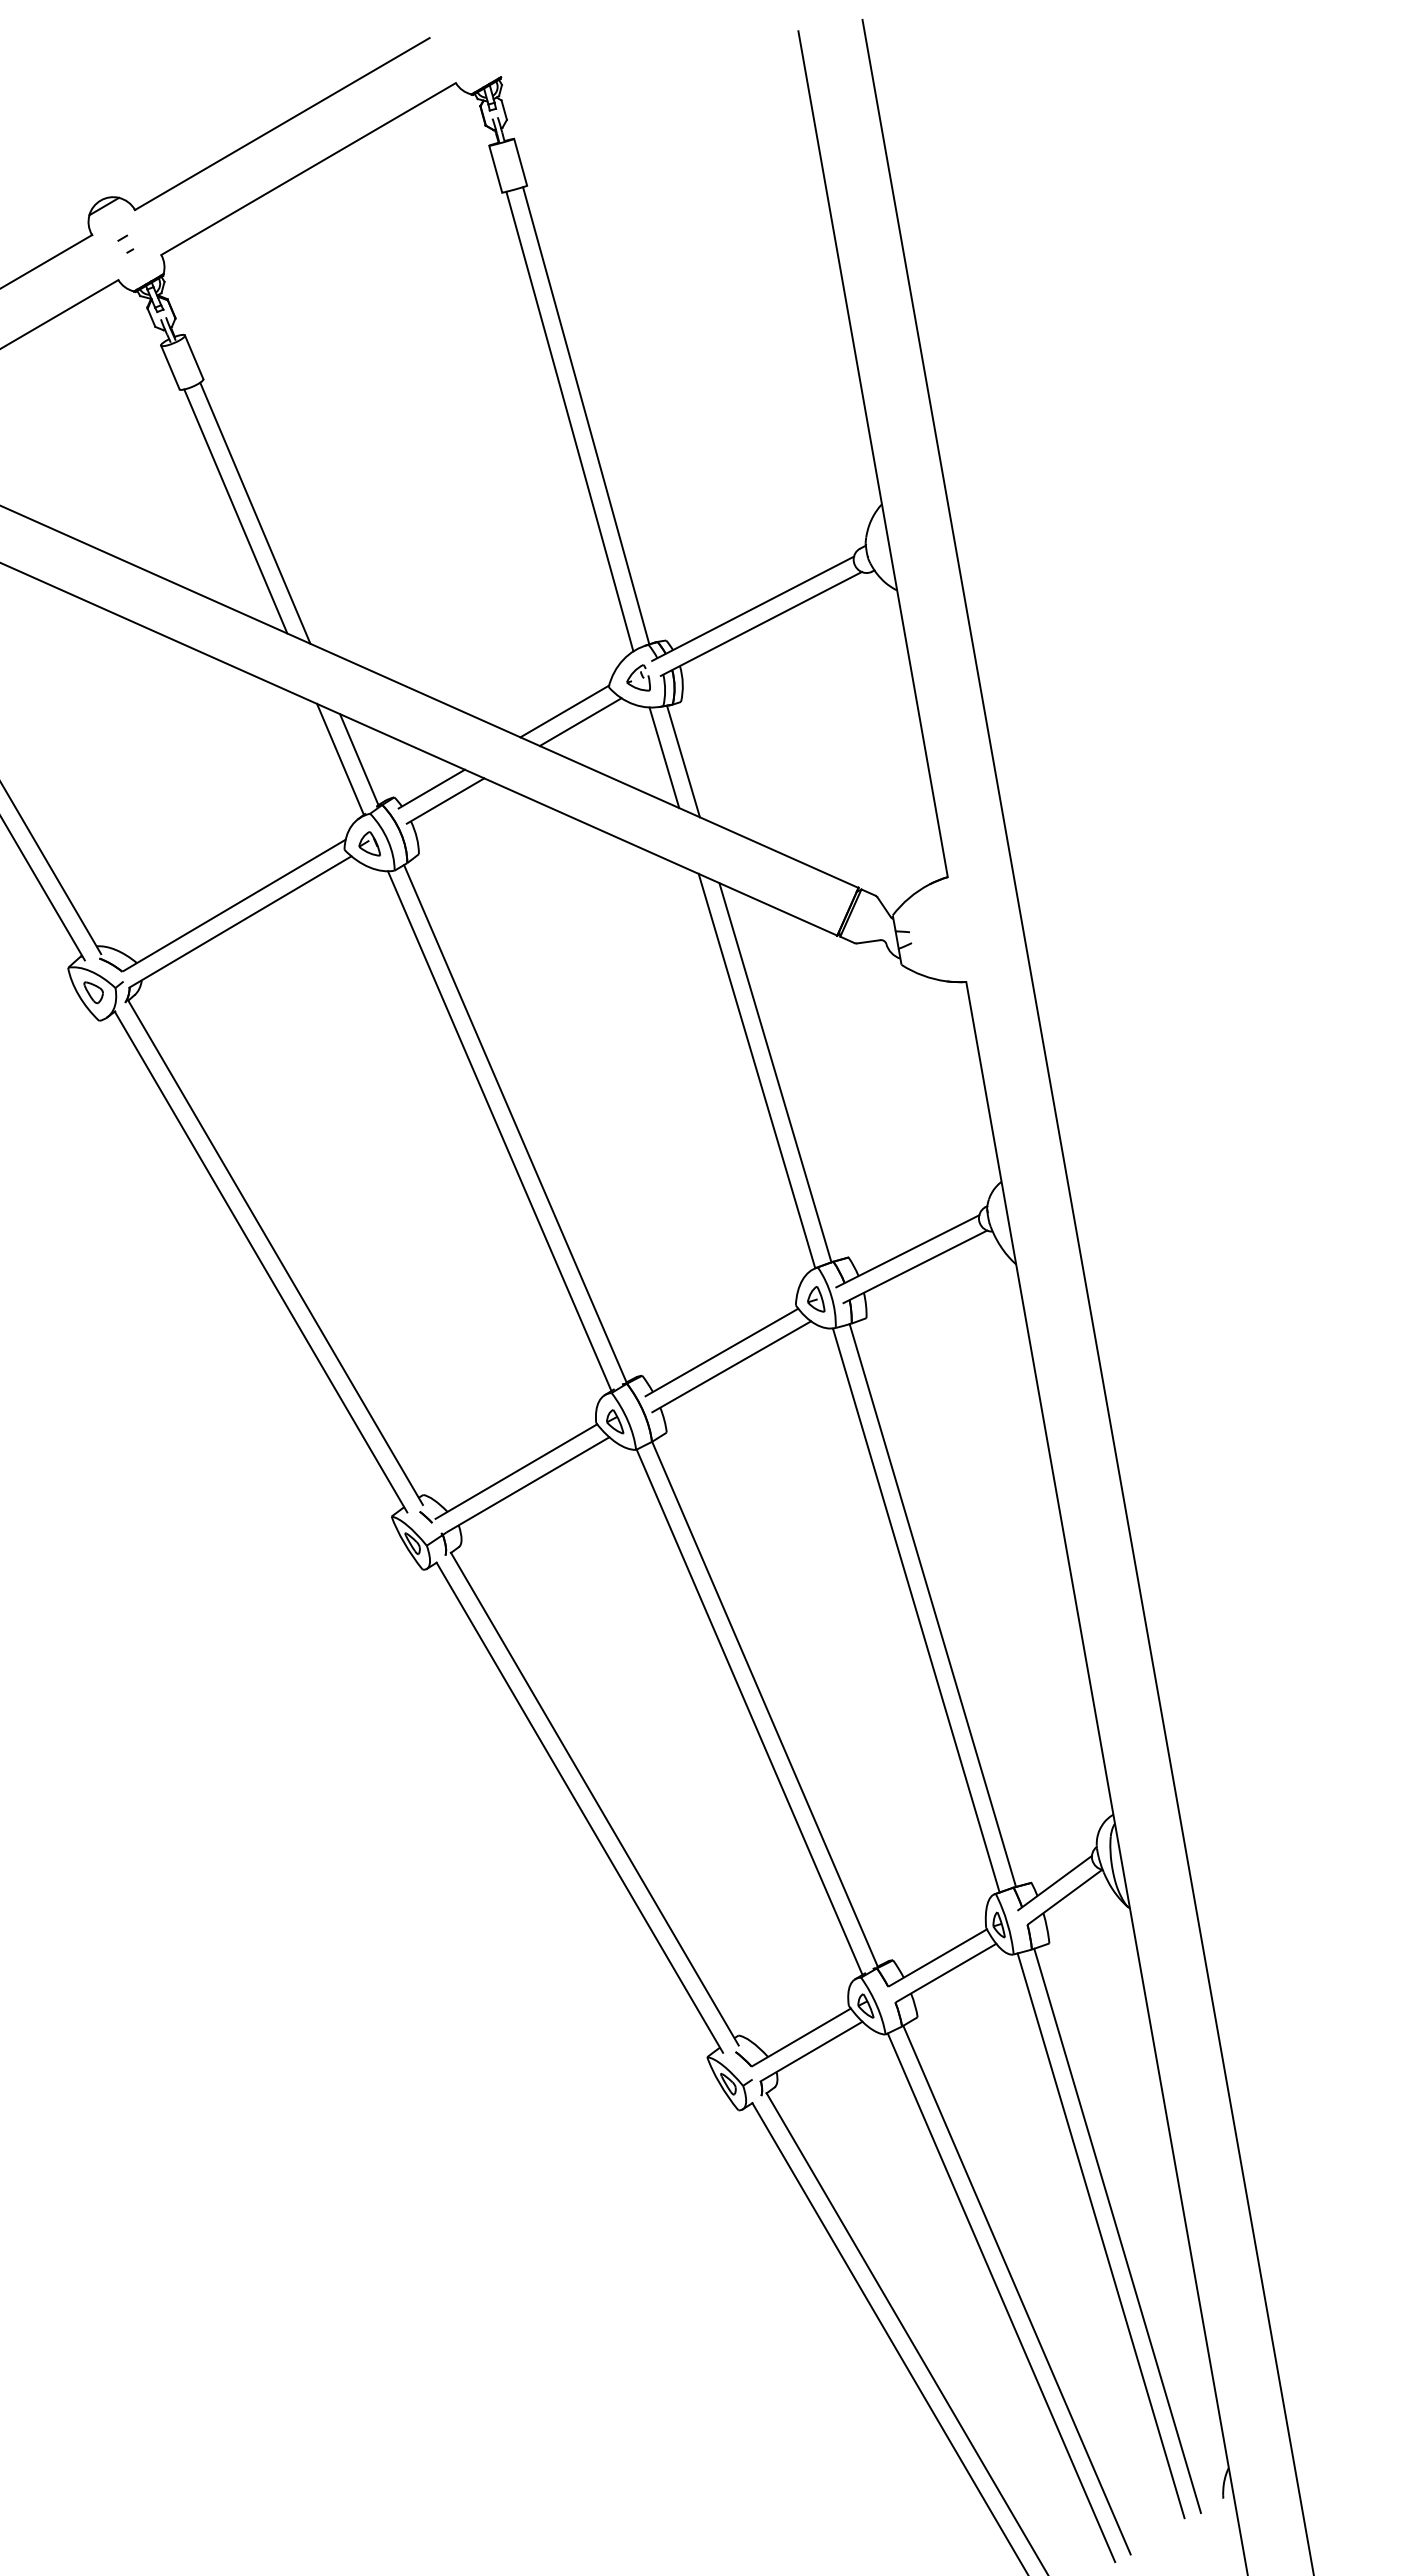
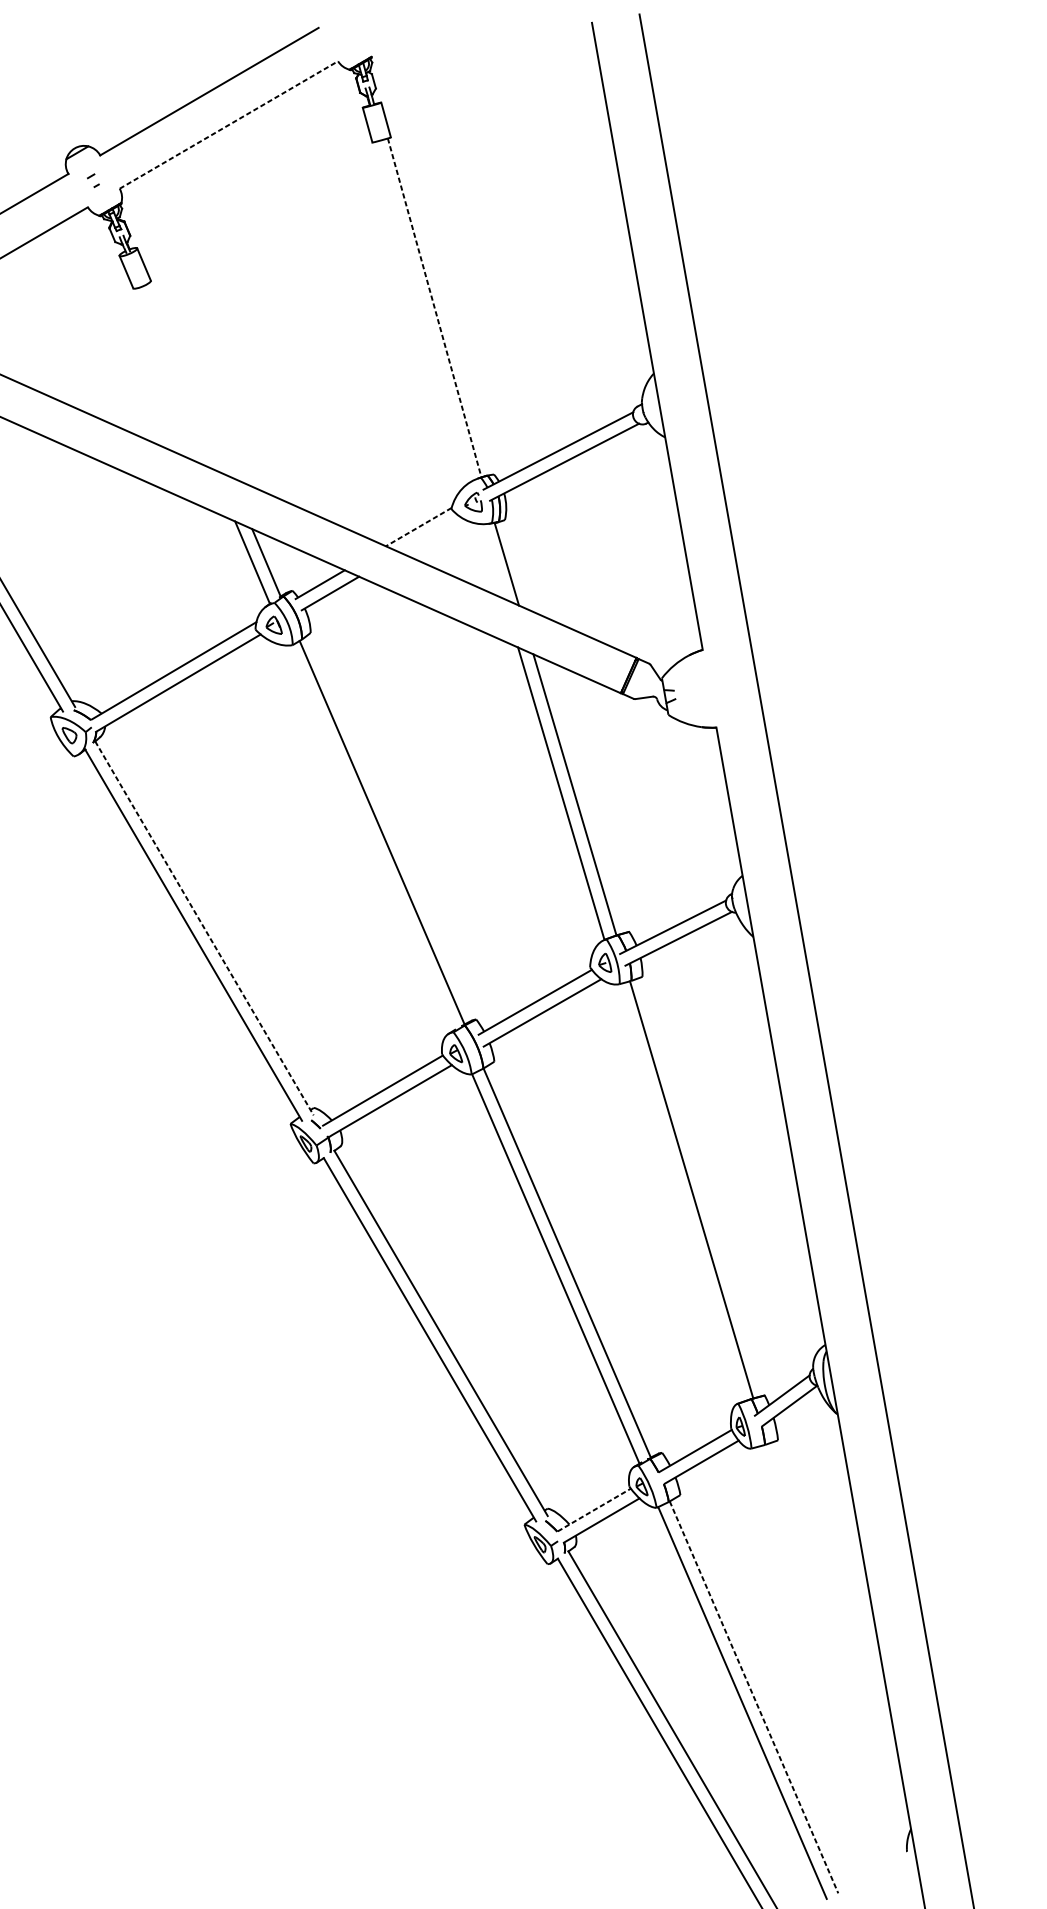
line: (308, 169) -> (228, 125), solid -> dashed
line: (586, 416) -> (434, 308), solid -> dashed
line: (569, 421) -> (422, 312), removed
line: (235, 511) -> (174, 378), removed
line: (255, 512) -> (189, 379), removed
line: (564, 711) -> (418, 527), solid -> dashed
line: (580, 721) -> (430, 534), removed
line: (664, 757) -> (492, 561), removed
line: (499, 1130) -> (370, 837), removed
line: (275, 1253) -> (204, 928), solid -> dashed
line: (915, 1610) -> (678, 1193), removed
line: (802, 2037) -> (595, 1510), solid -> dashed
line: (1117, 2230) -> (828, 1653), removed
line: (1100, 2235) -> (815, 1656), removed
line: (1017, 2290) -> (754, 1697), solid -> dashed

